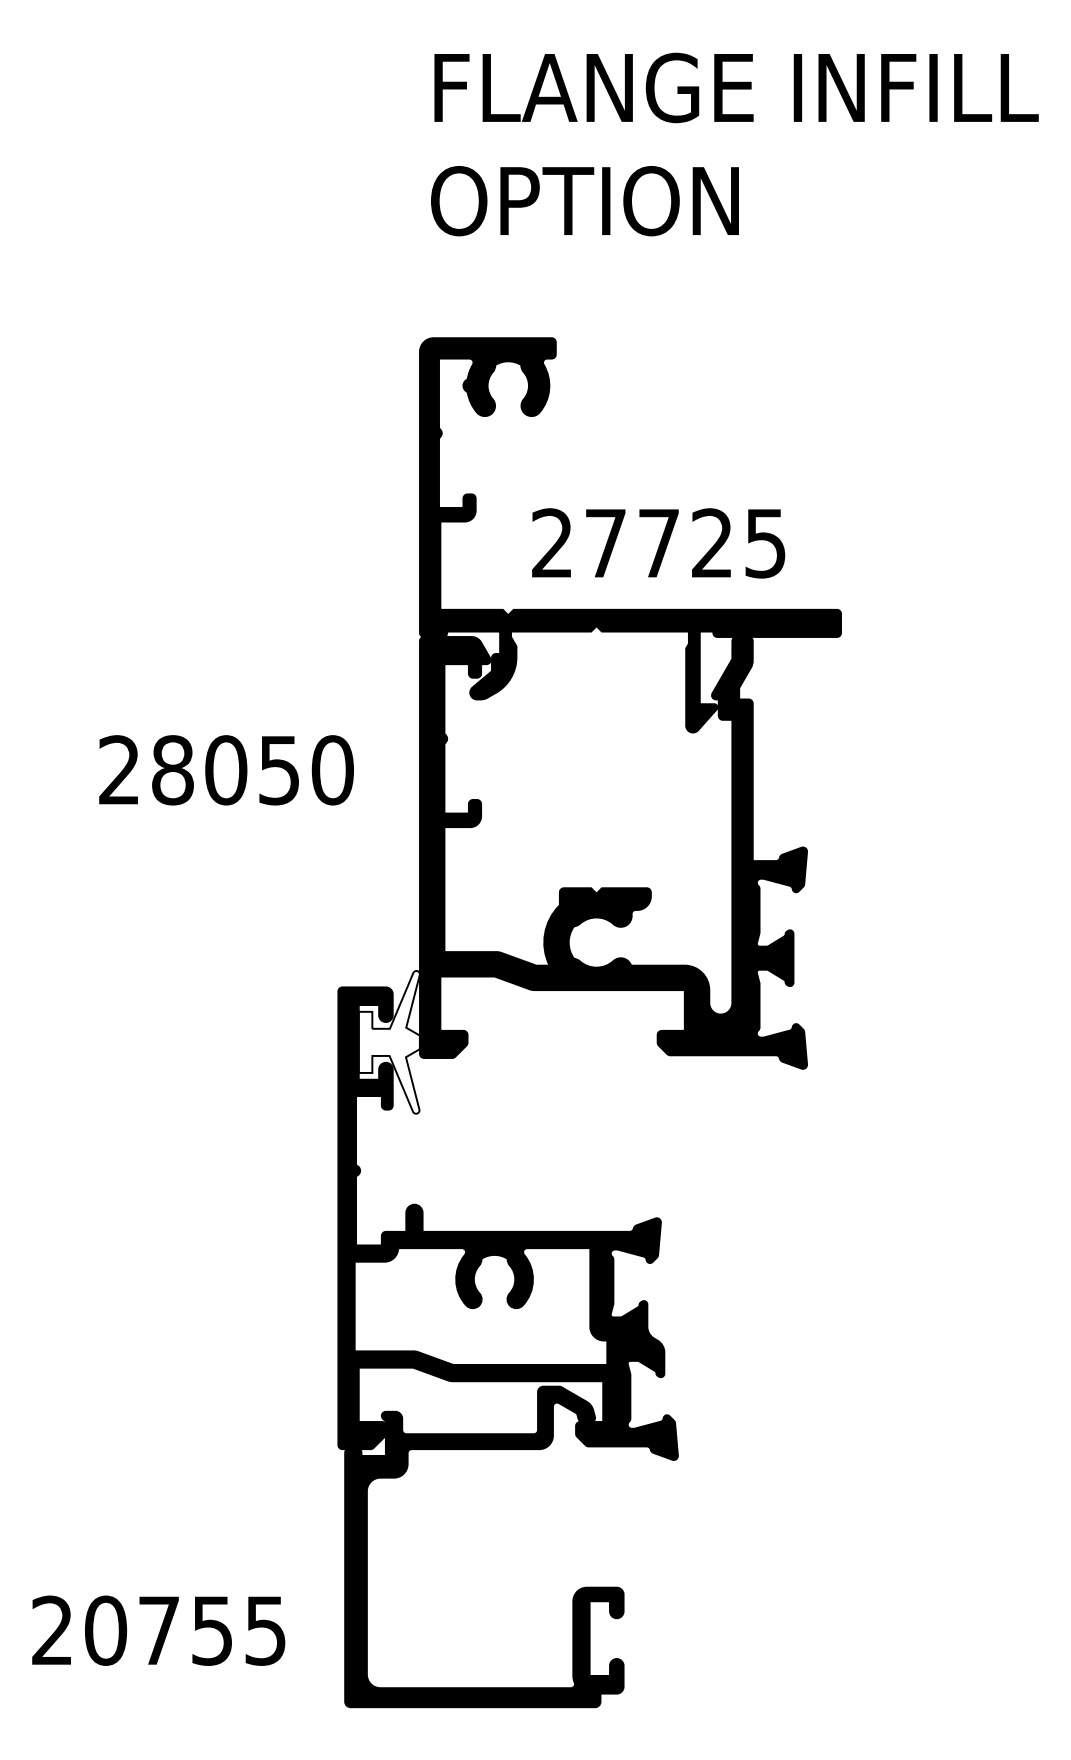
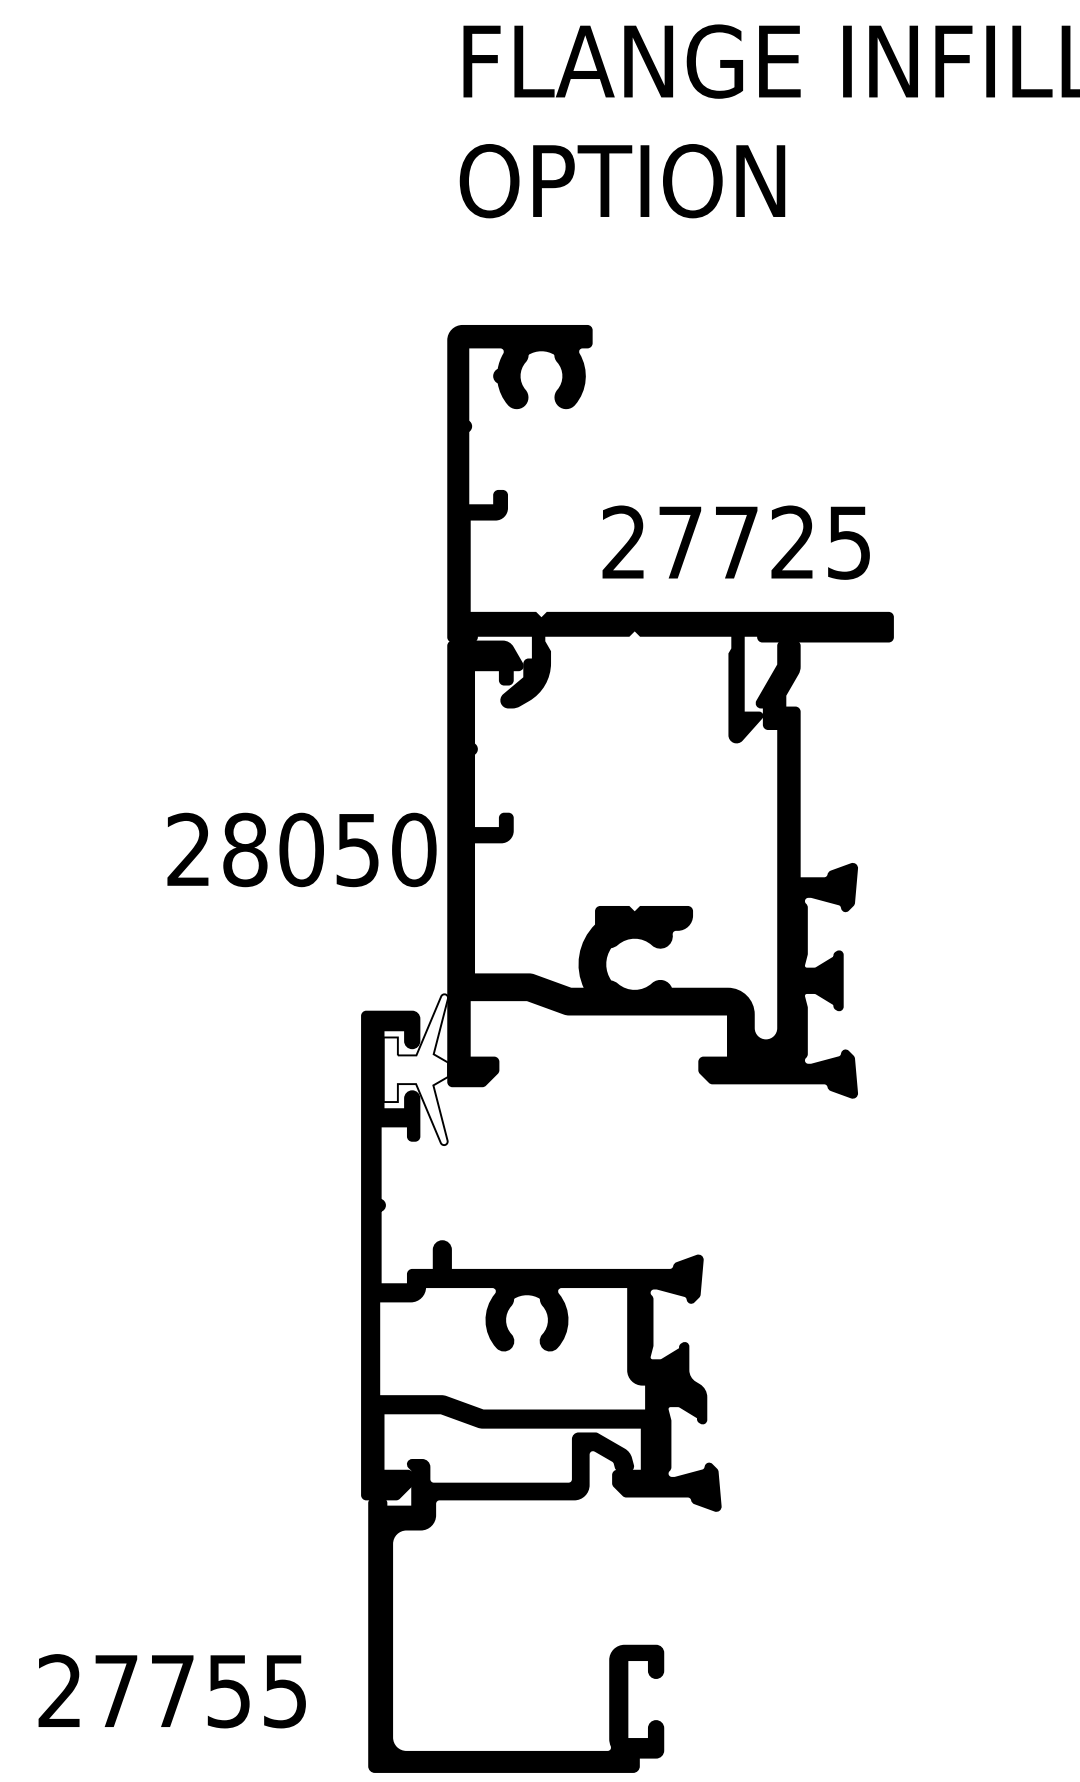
text: (658, 543) -> (736, 542), moved
text: (226, 770) -> (301, 850), moved
text: (106, 1630) -> (117, 1690), 20755 -> 27755

